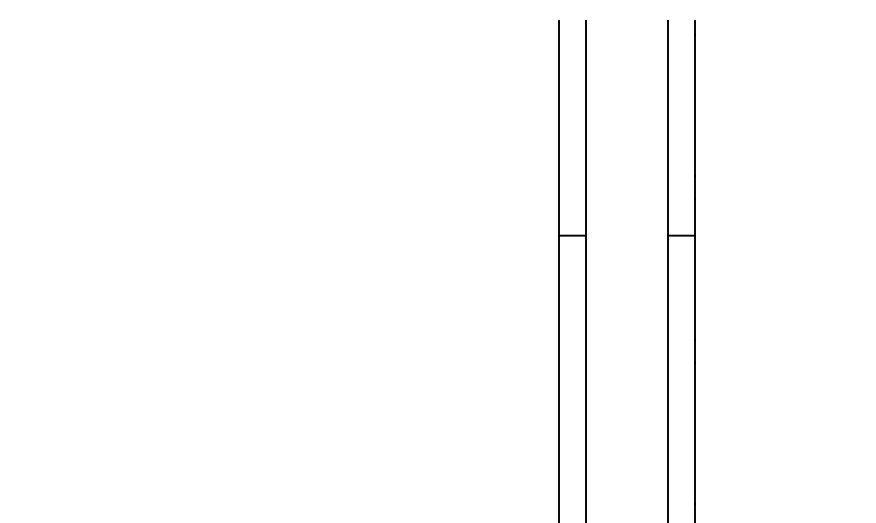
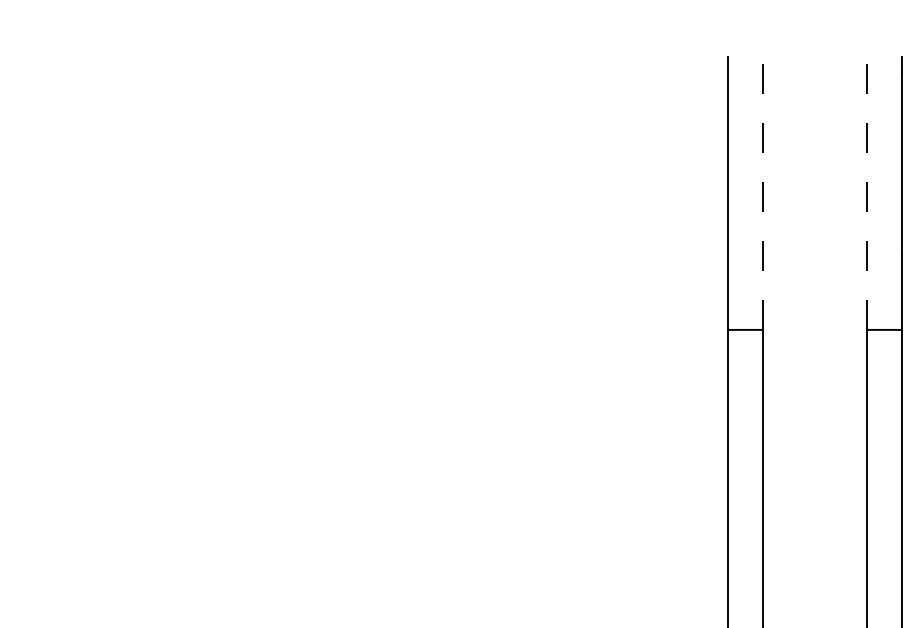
line: (585, 128) -> (762, 193), solid -> dashed
line: (667, 128) -> (866, 193), solid -> dashed

